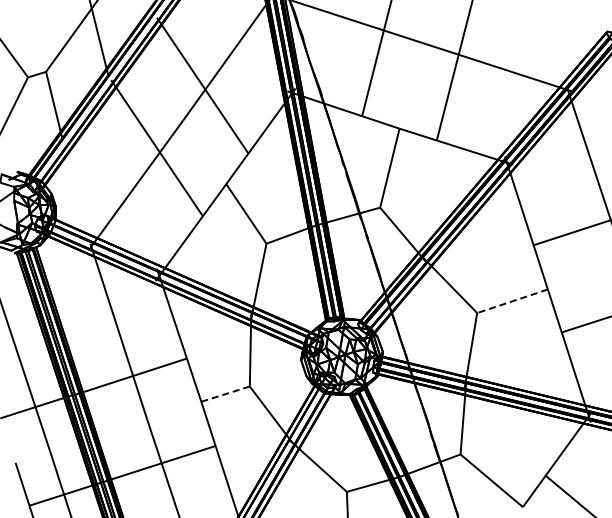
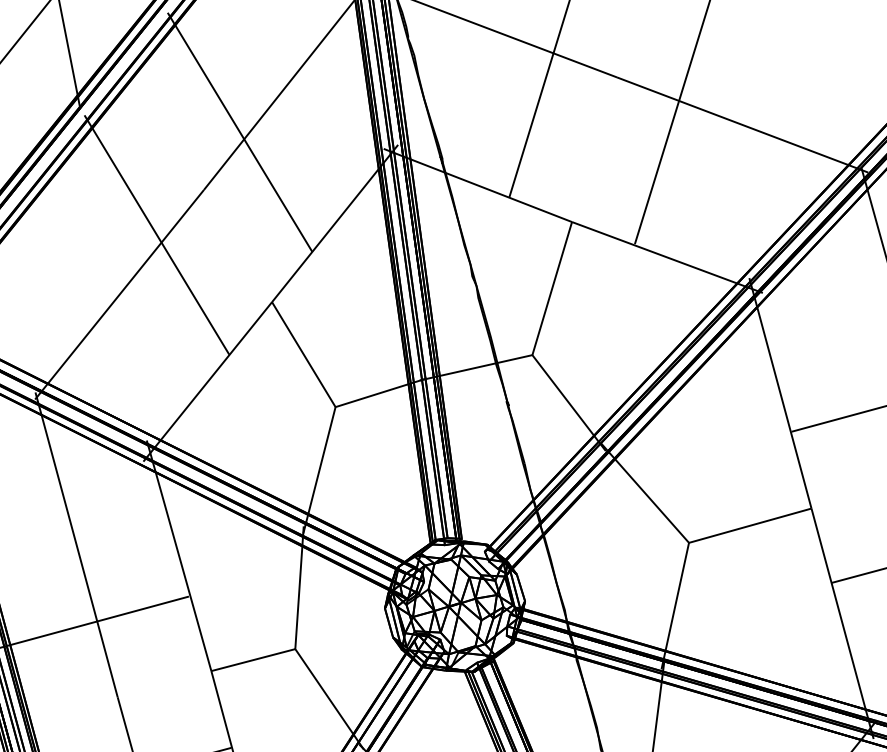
line: (512, 301) -> (750, 526), dashed -> solid
line: (226, 394) -> (254, 660), dashed -> solid

